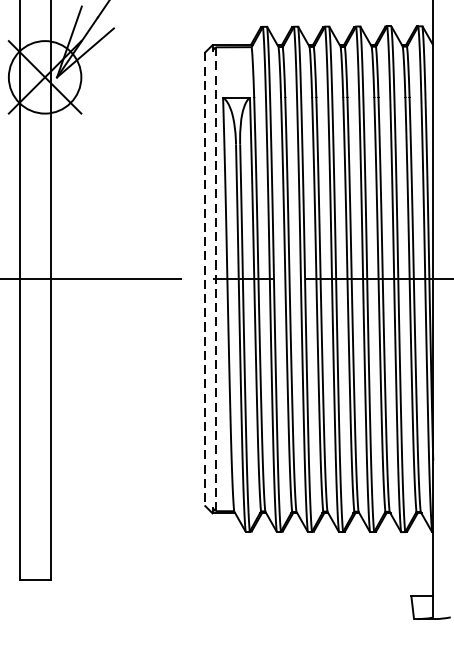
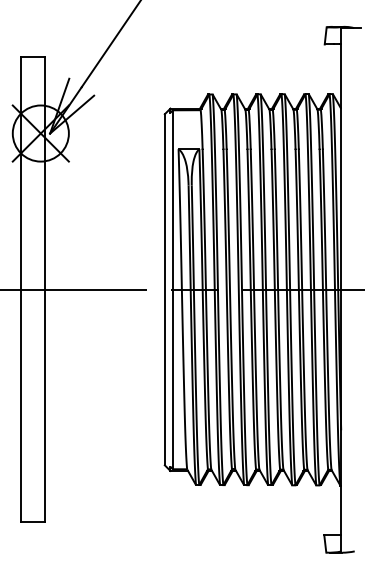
line: (204, 278) -> (164, 289), dashed -> solid
line: (215, 278) -> (172, 289), dashed -> solid

